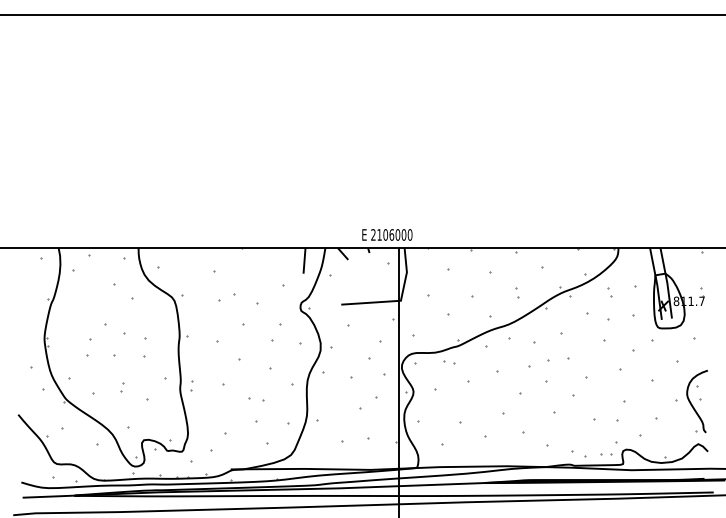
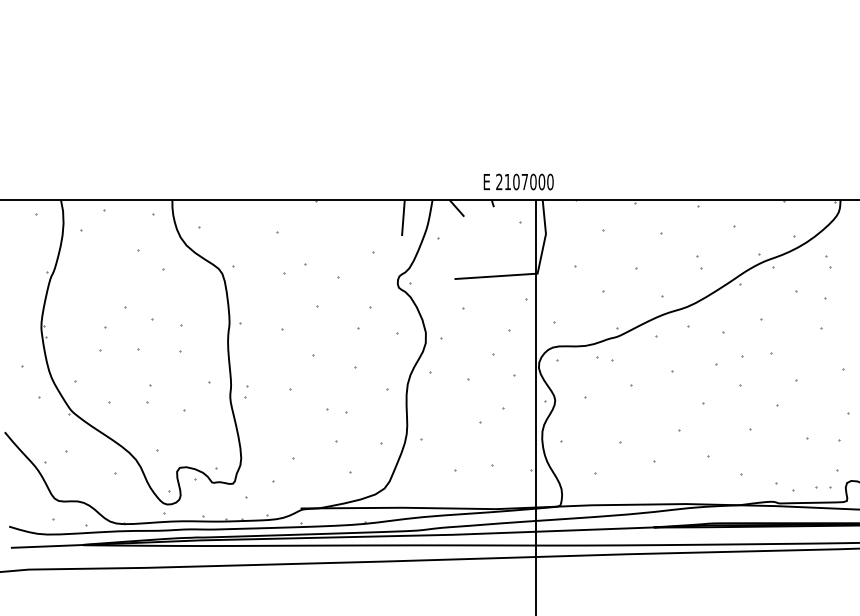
text: (391, 234) -> (524, 181), 2106000 -> 2107000
part: (122, 387) -> (149, 394), size x1.6

